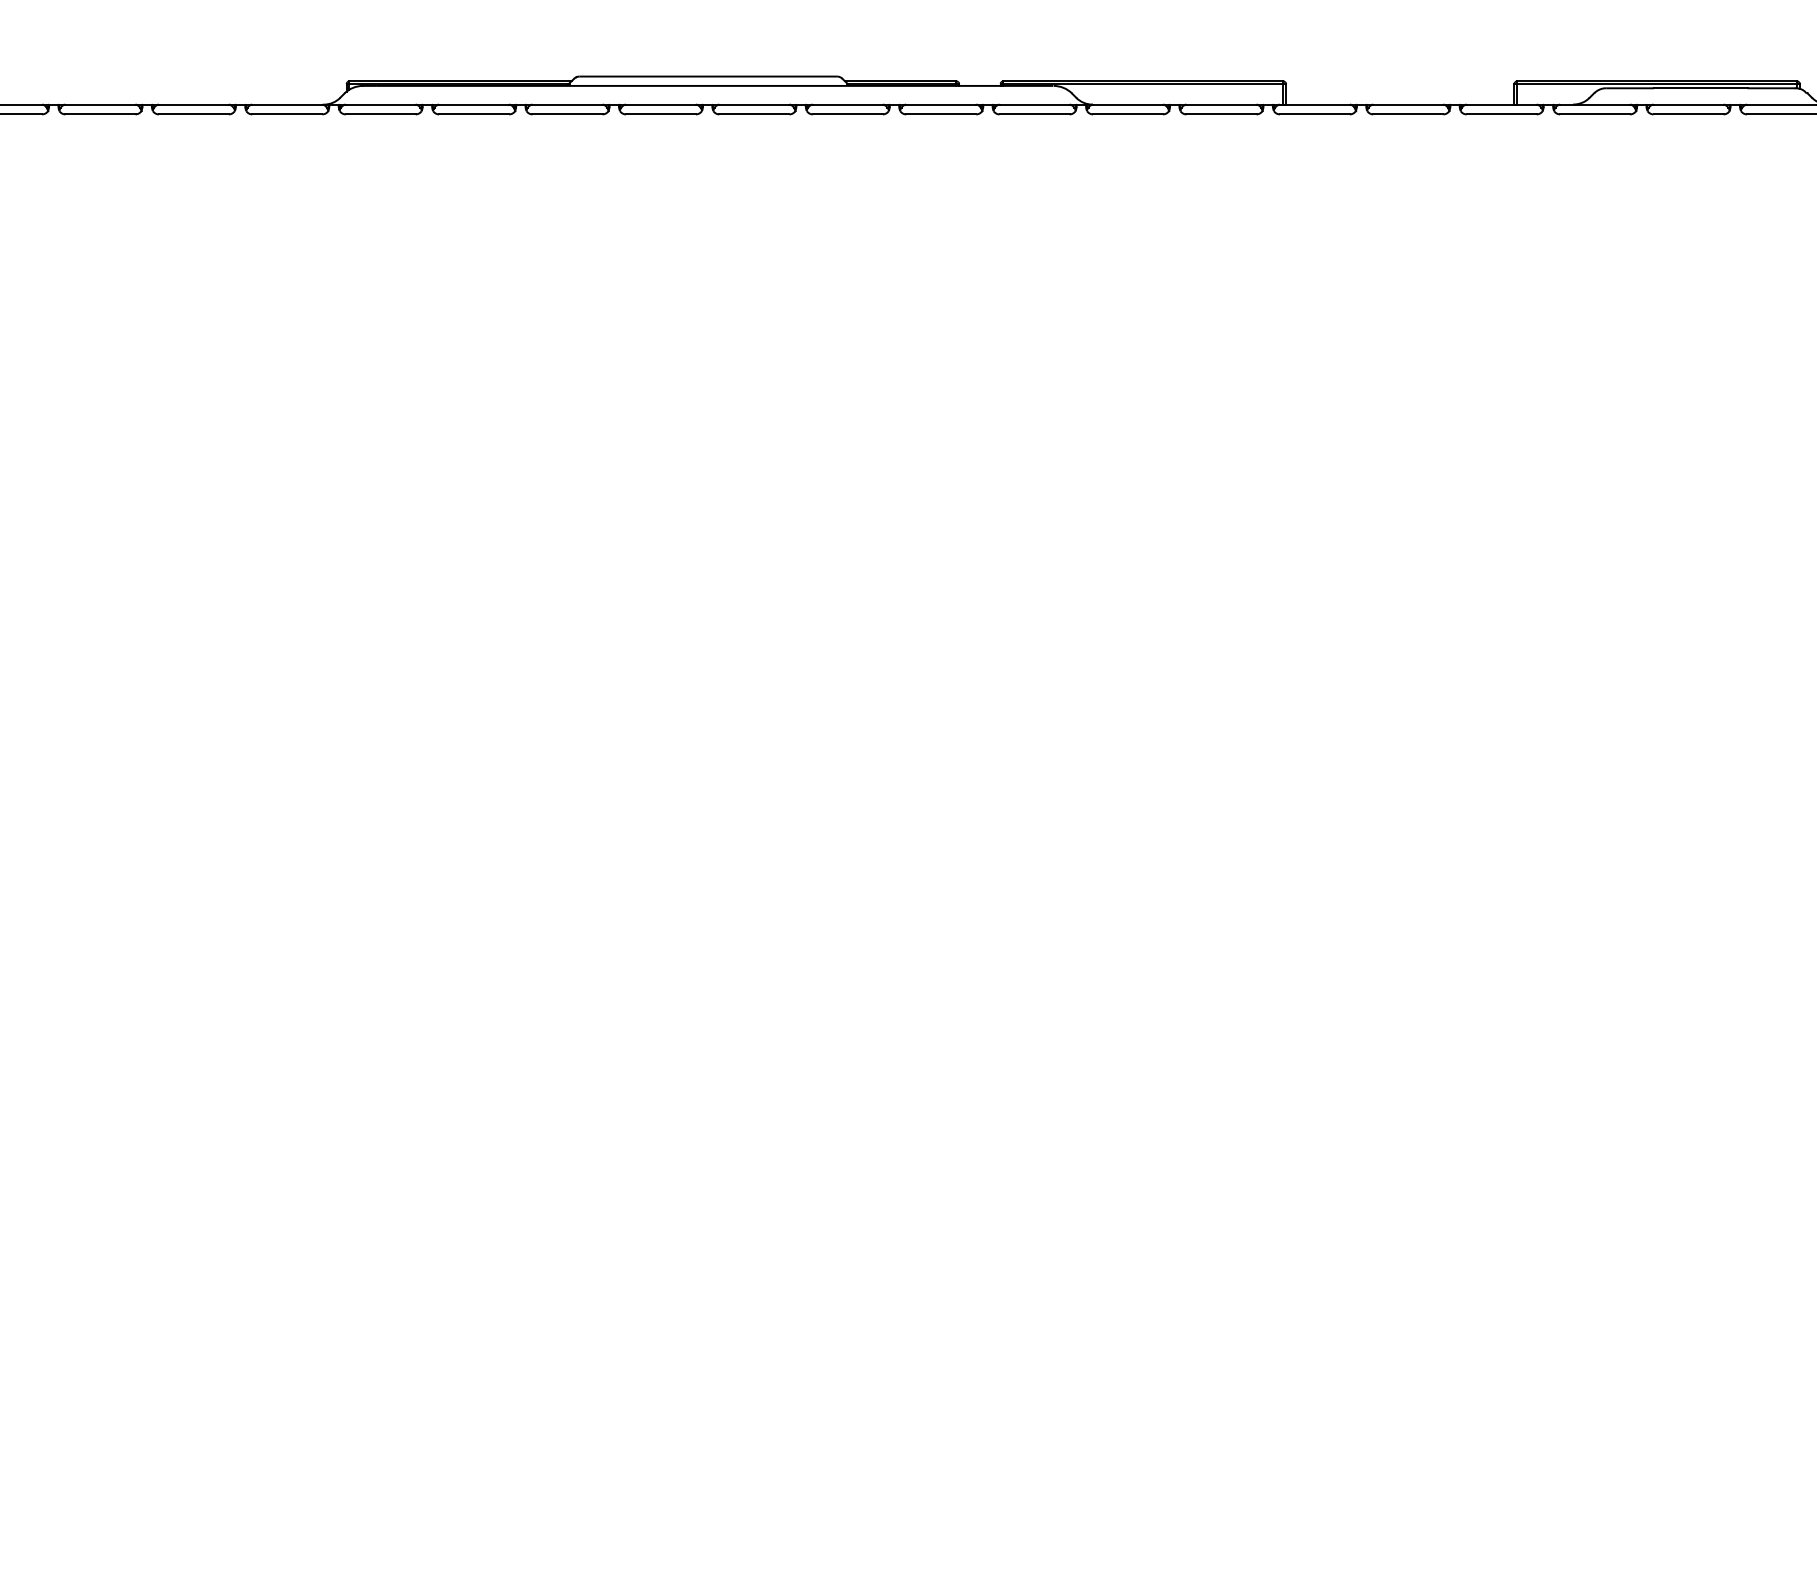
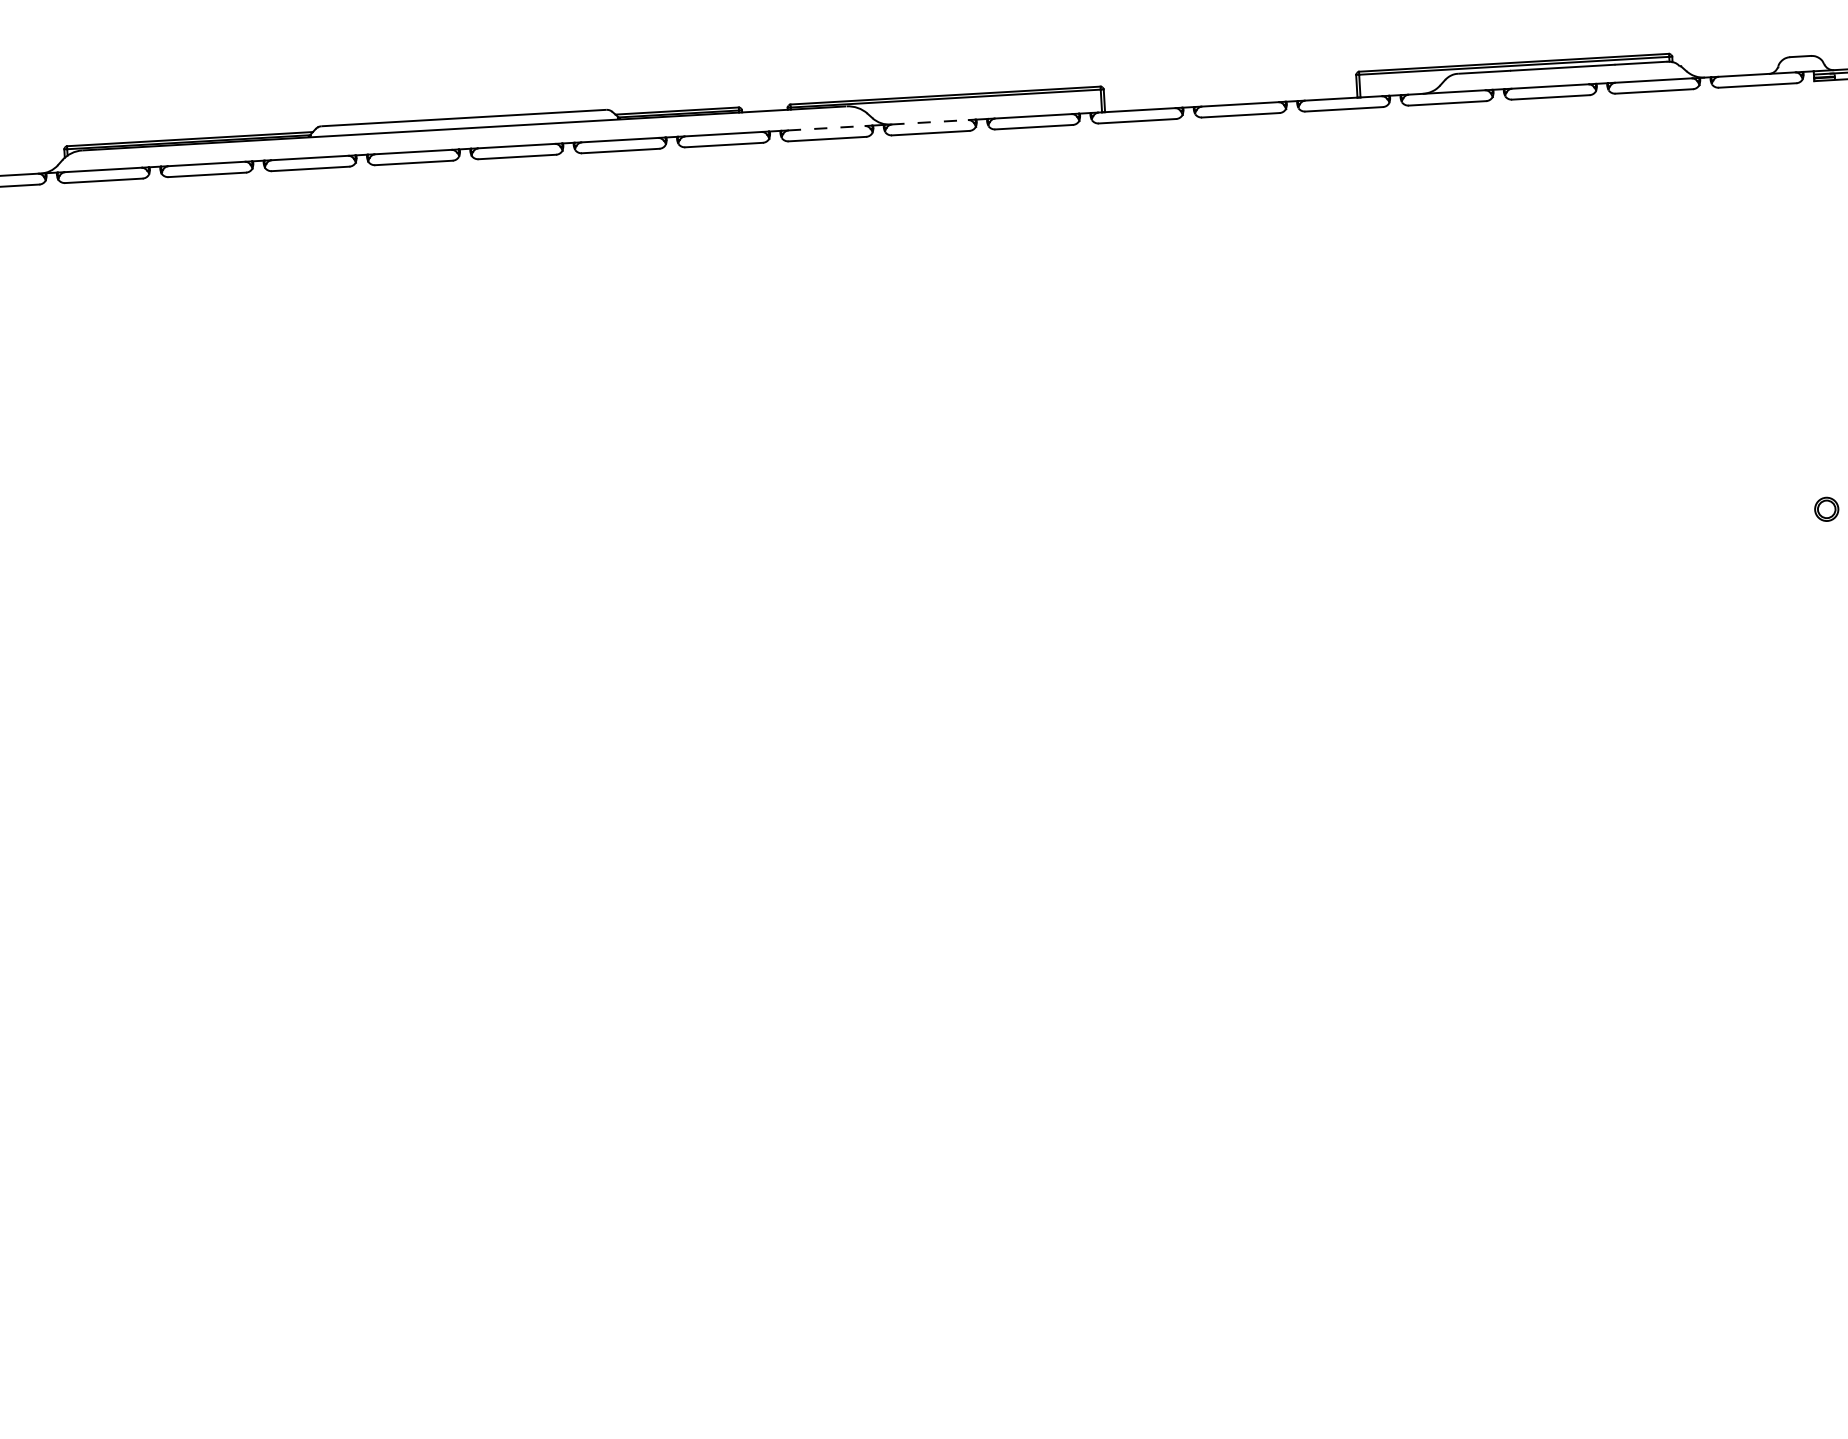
line: (1035, 104) -> (827, 128), solid -> dashed
line: (1128, 104) -> (930, 122), solid -> dashed

